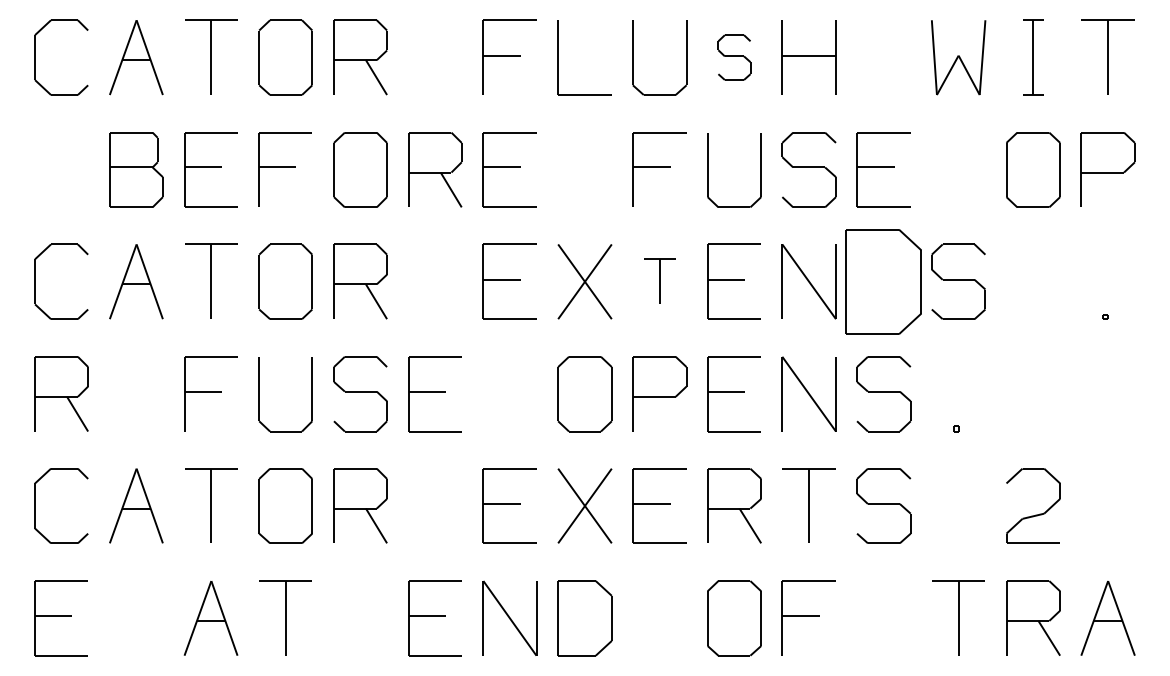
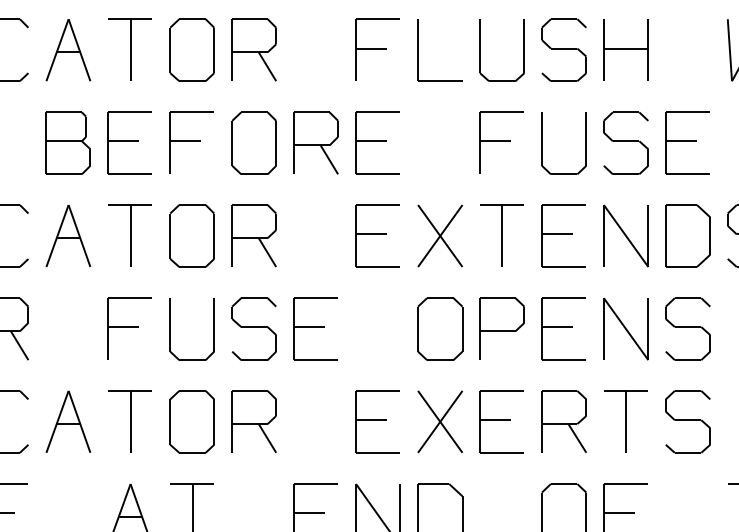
part: (734, 57) -> (564, 50), size x1.67
part: (659, 280) -> (502, 234), size x1.67
part: (883, 281) -> (687, 235), size x0.71

